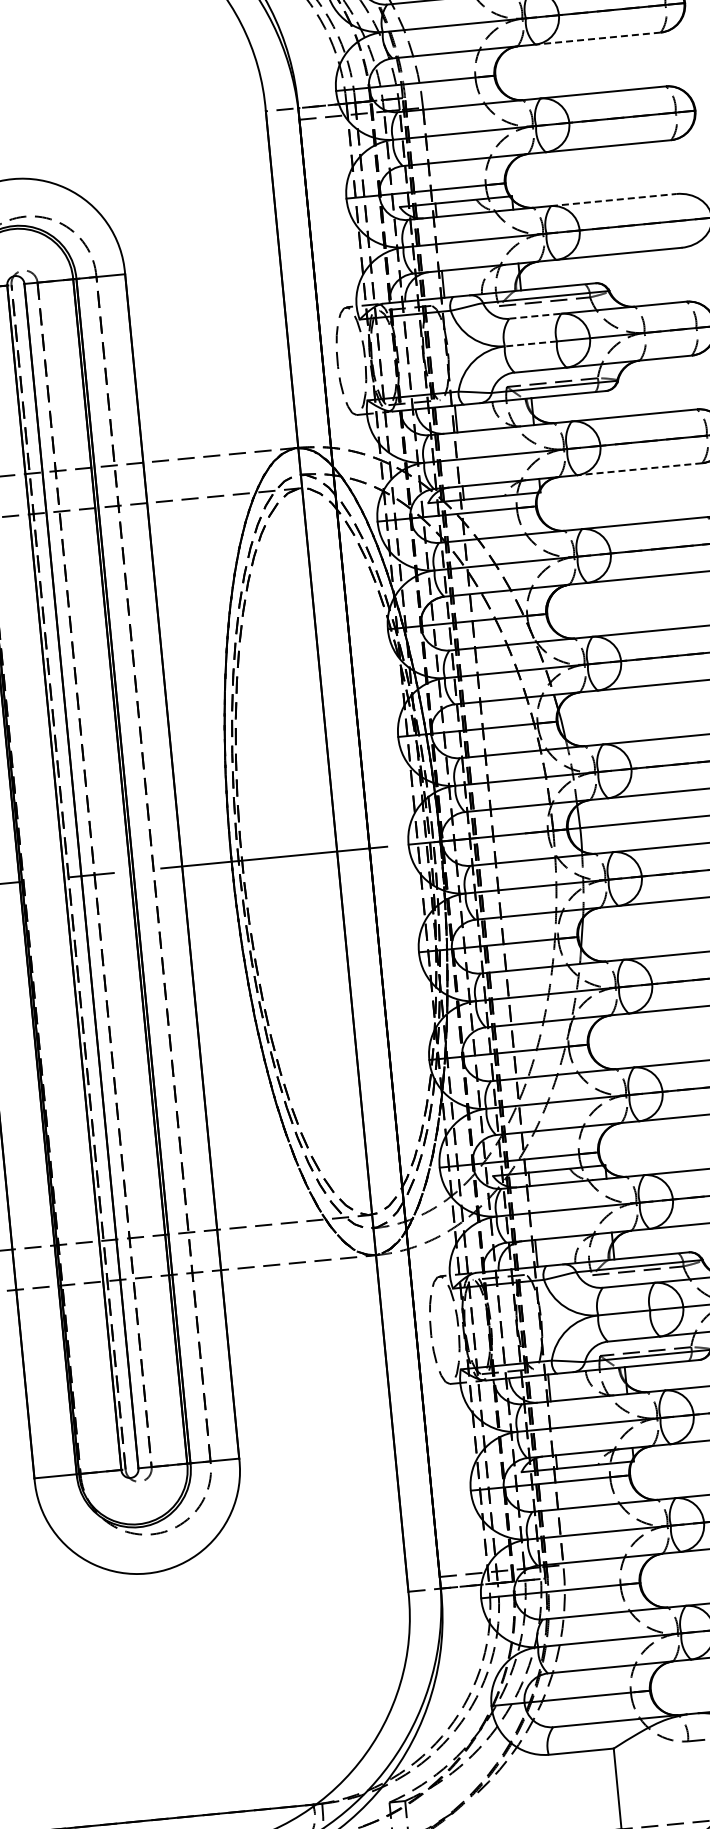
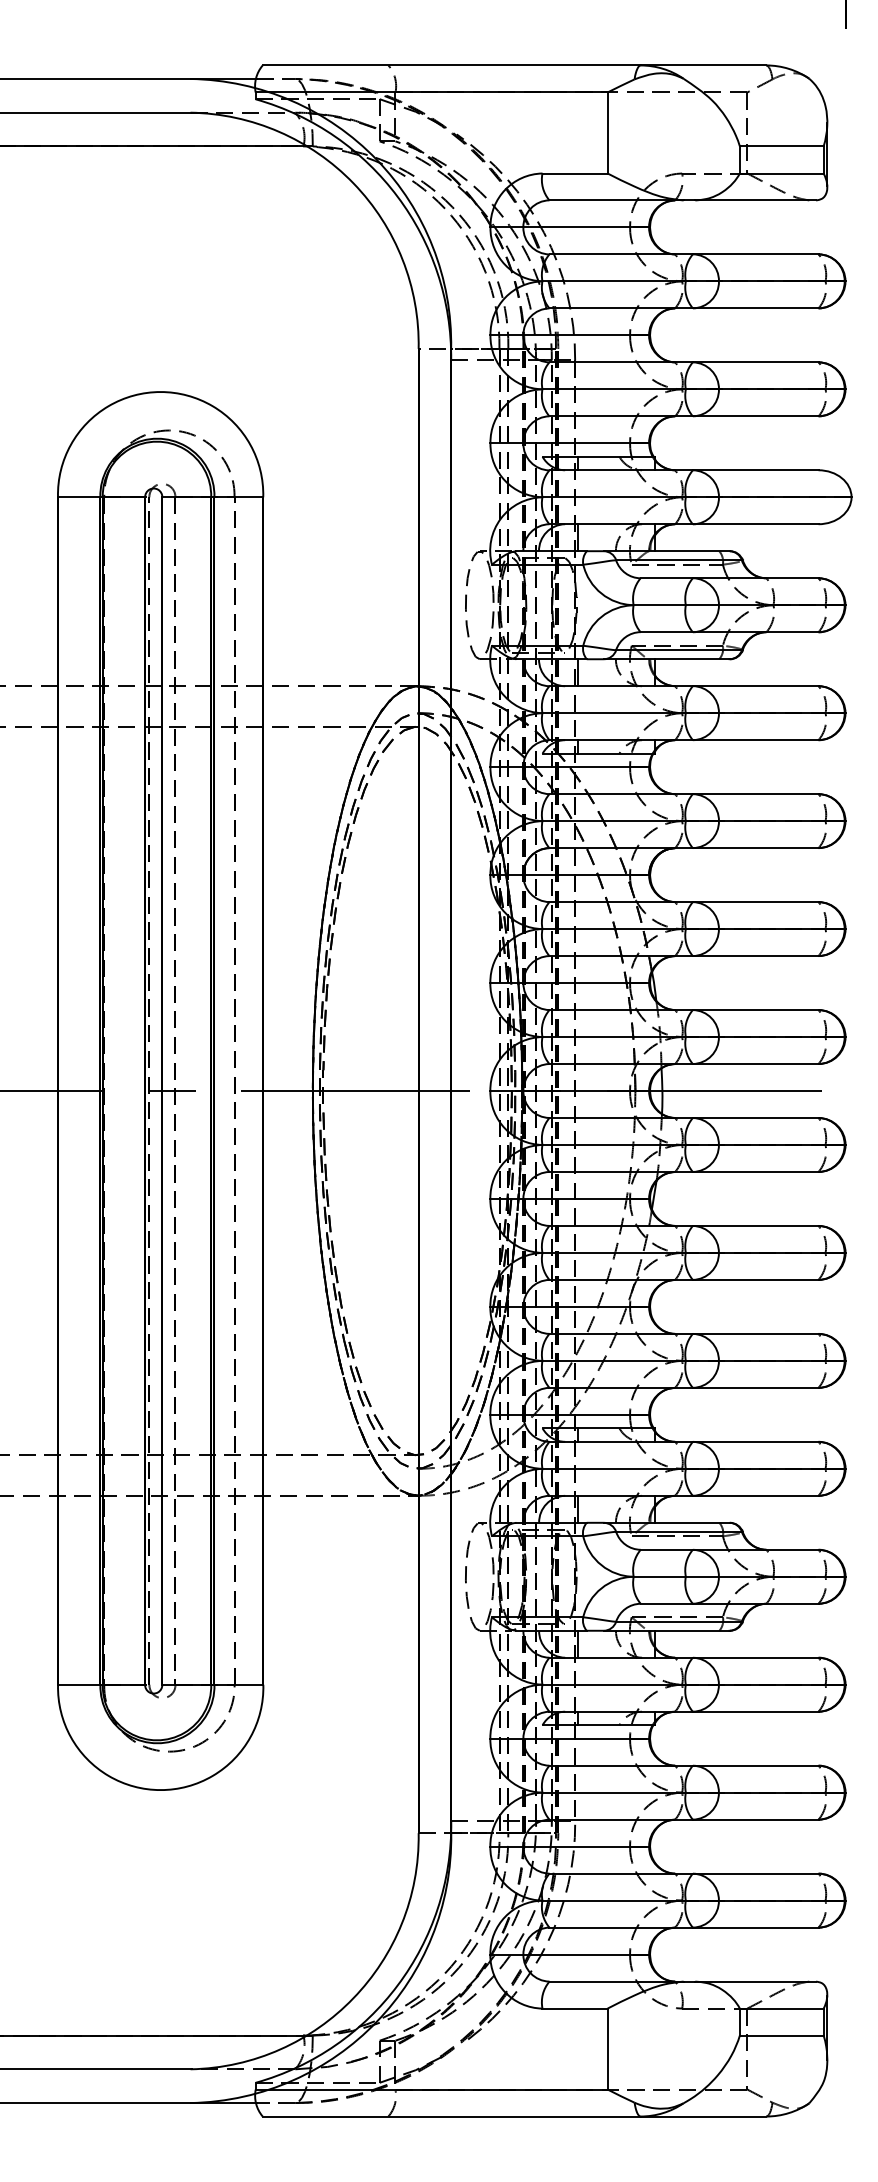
line: (597, 38) -> (755, 308), dashed -> solid
line: (613, 200) -> (755, 470), dashed -> solid
line: (536, 316) -> (667, 578), dashed -> solid
line: (530, 344) -> (659, 605), dashed -> solid
line: (639, 469) -> (755, 740), dashed -> solid

